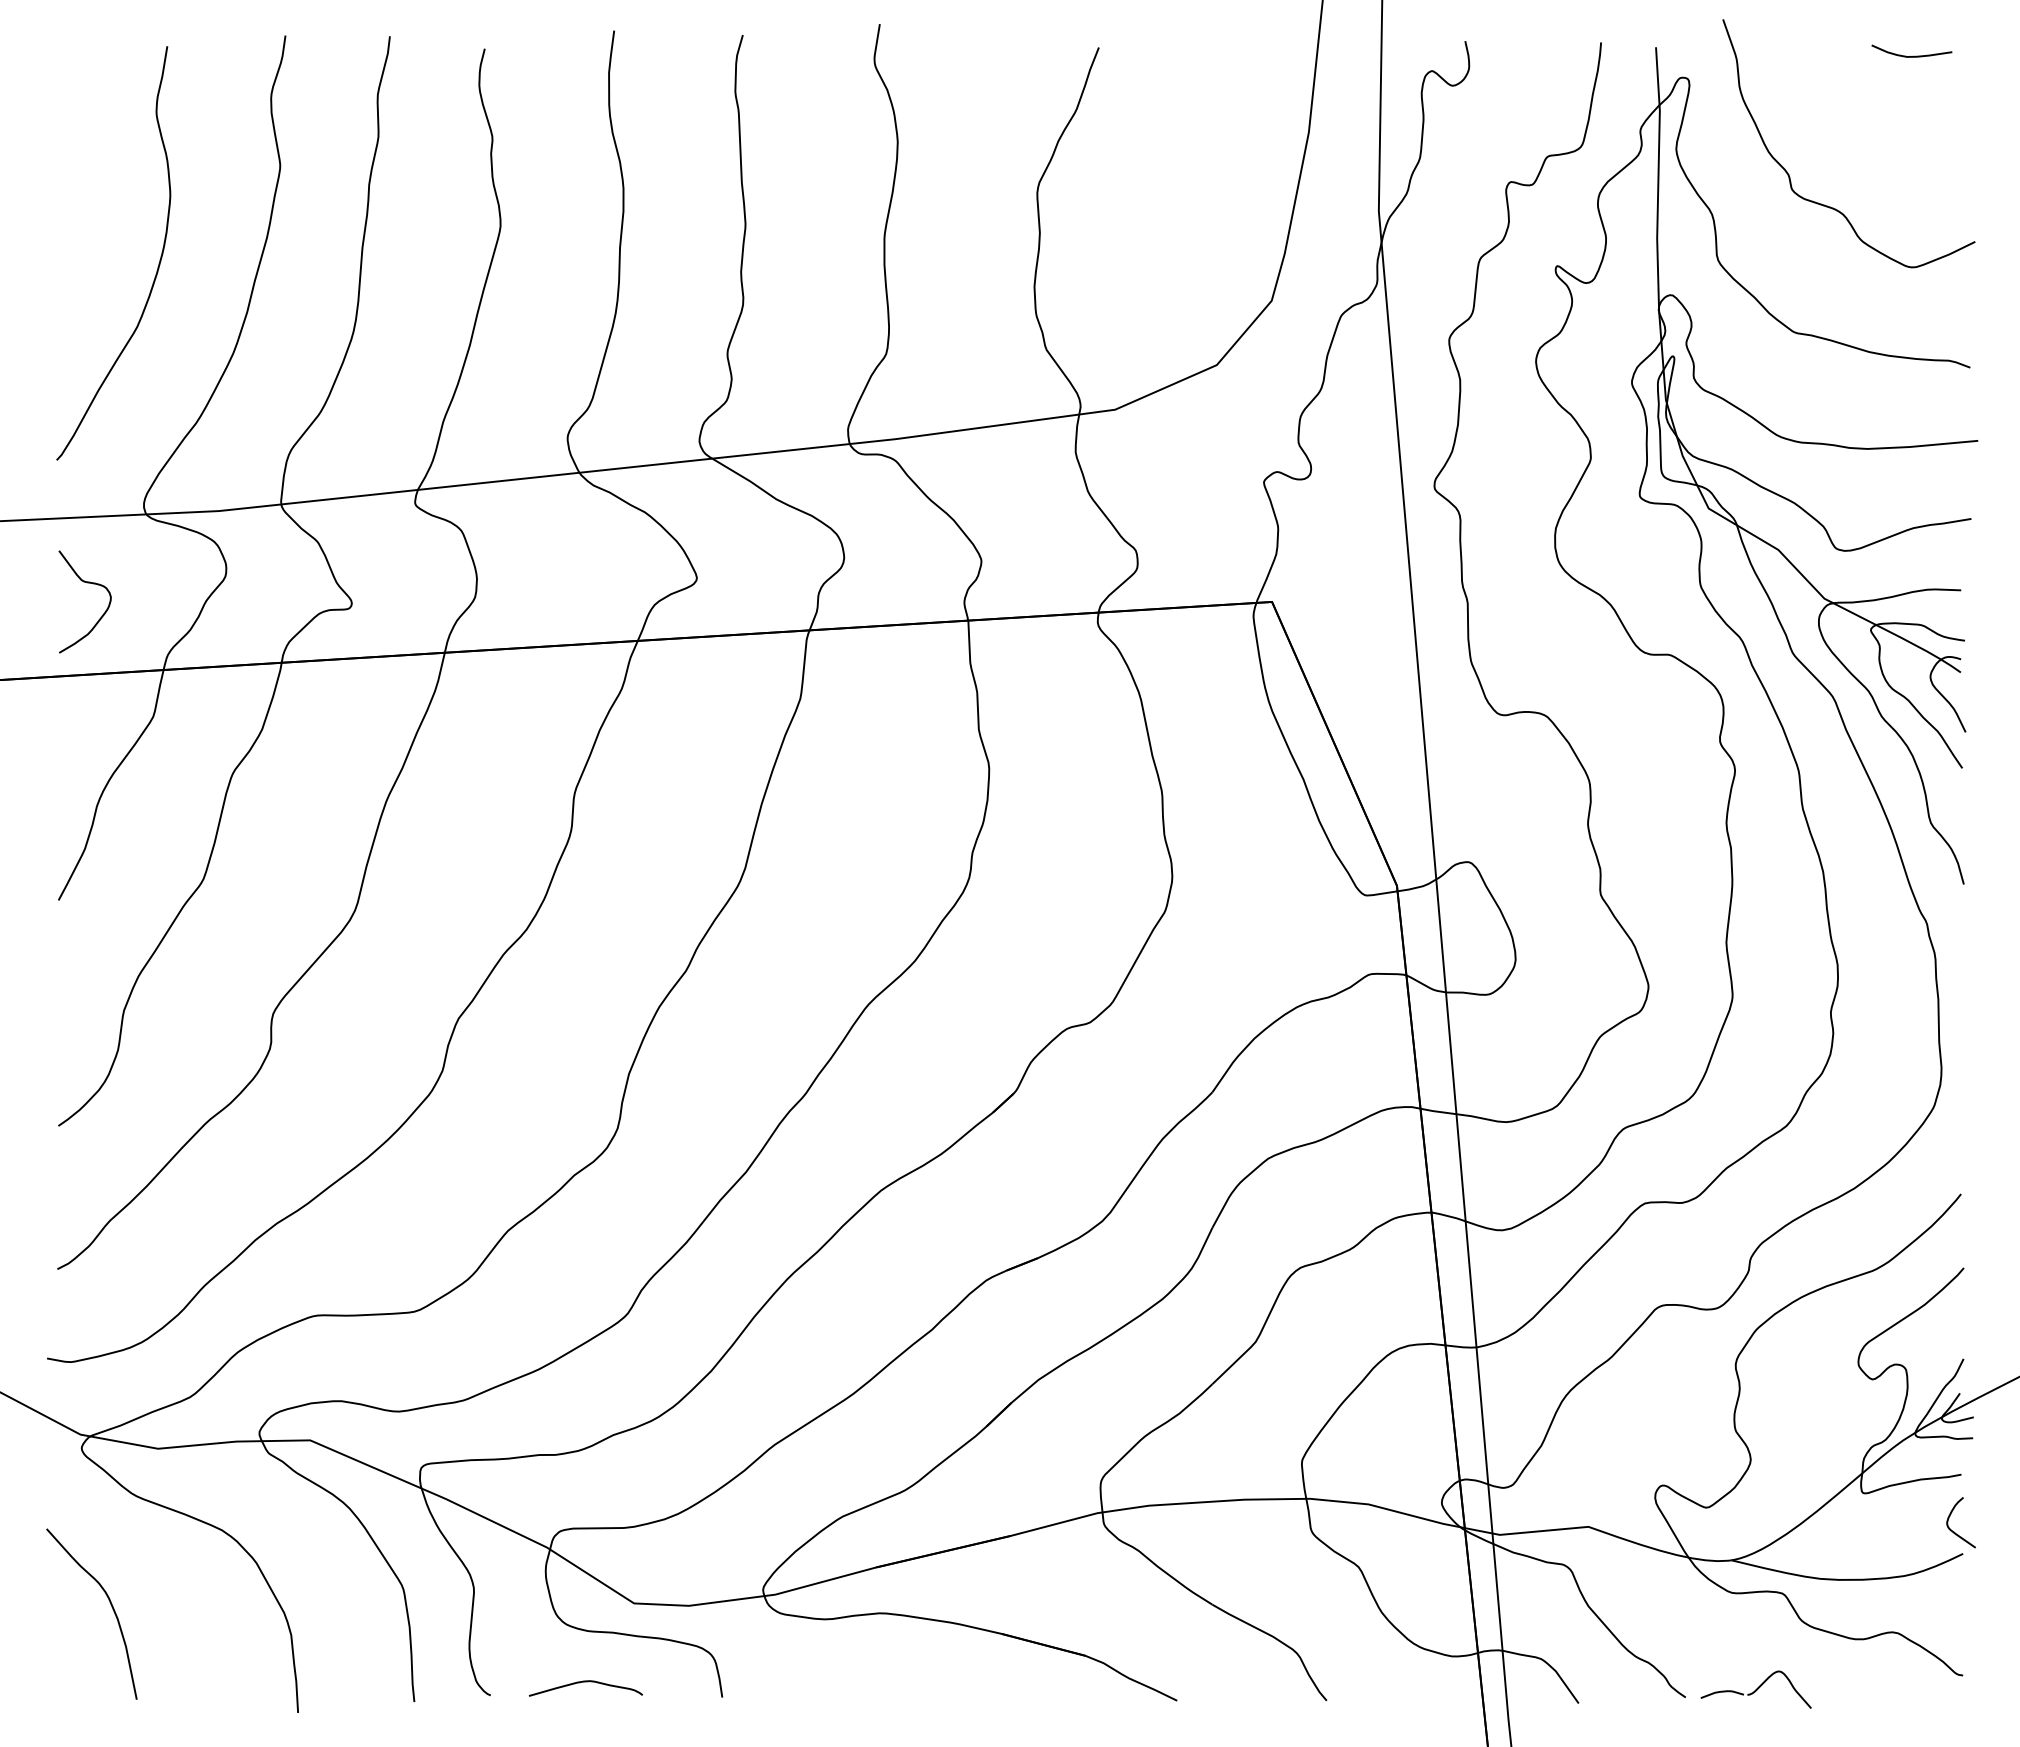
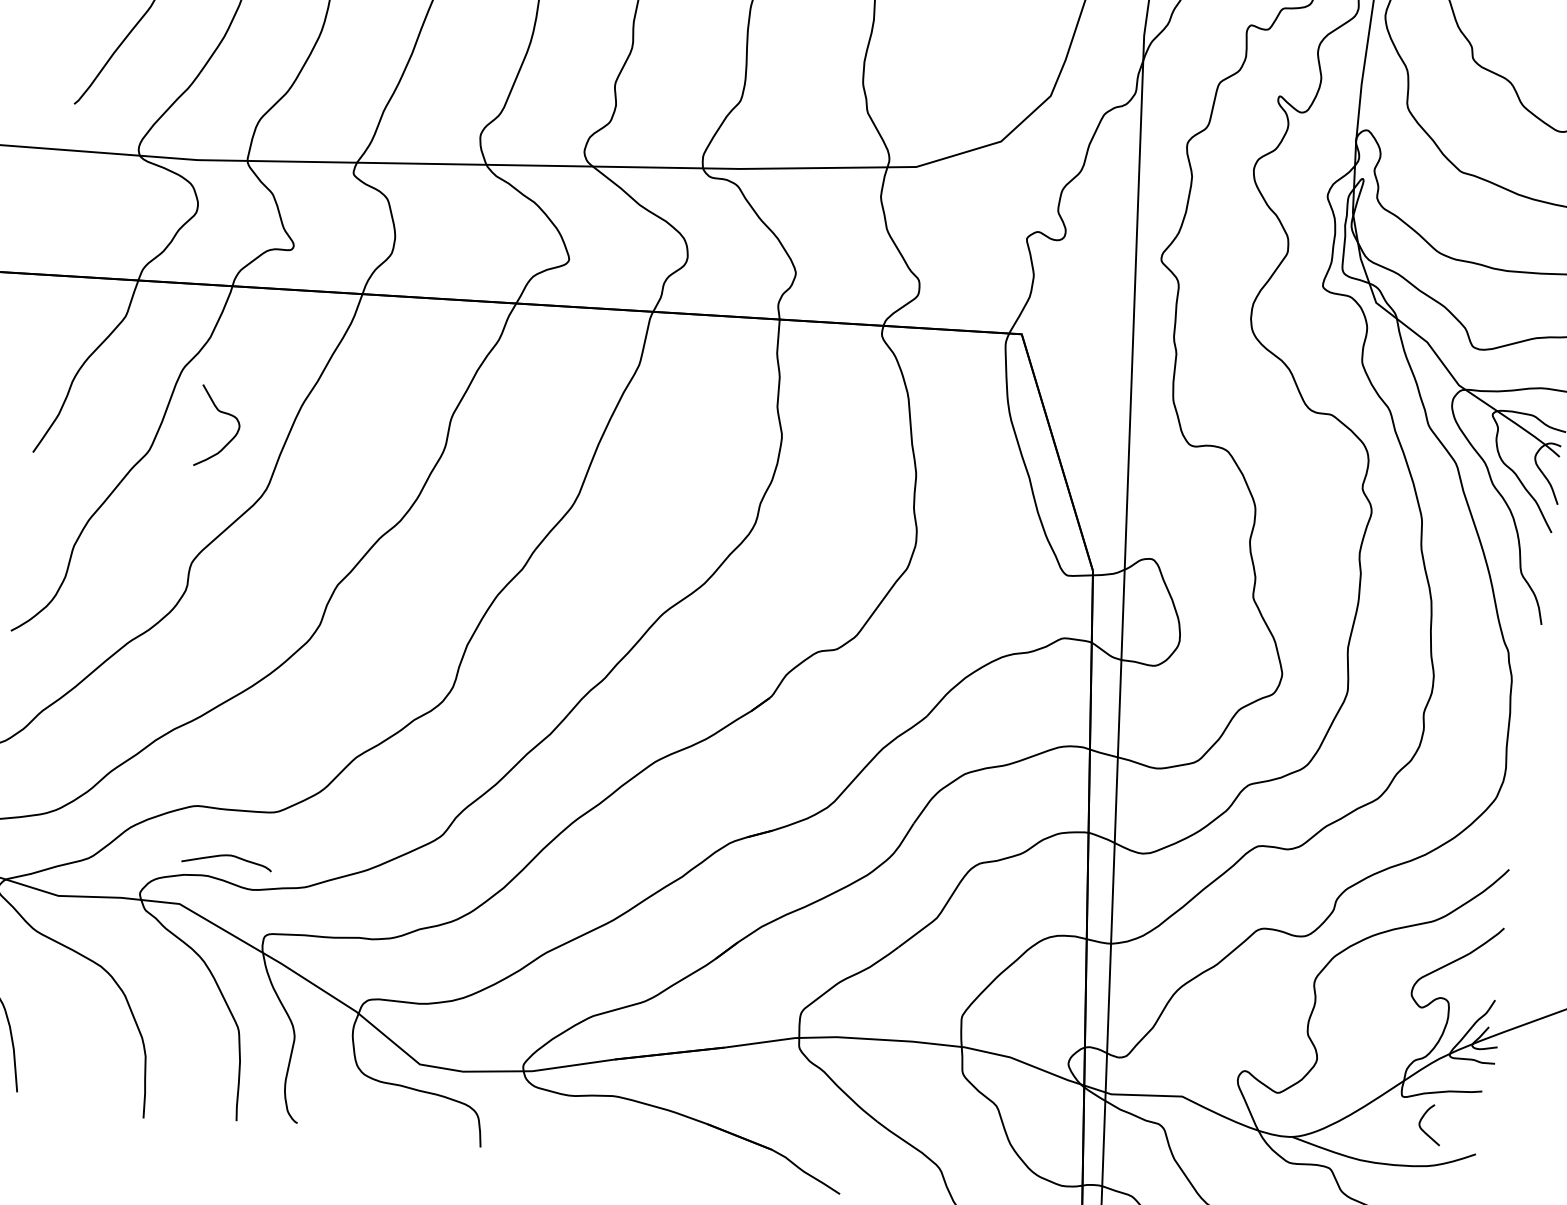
curve: (87, 583) -> (222, 413), moved
curve: (1954, 1531) -> (1424, 1130), moved
curve: (585, 1682) -> (227, 856), moved

